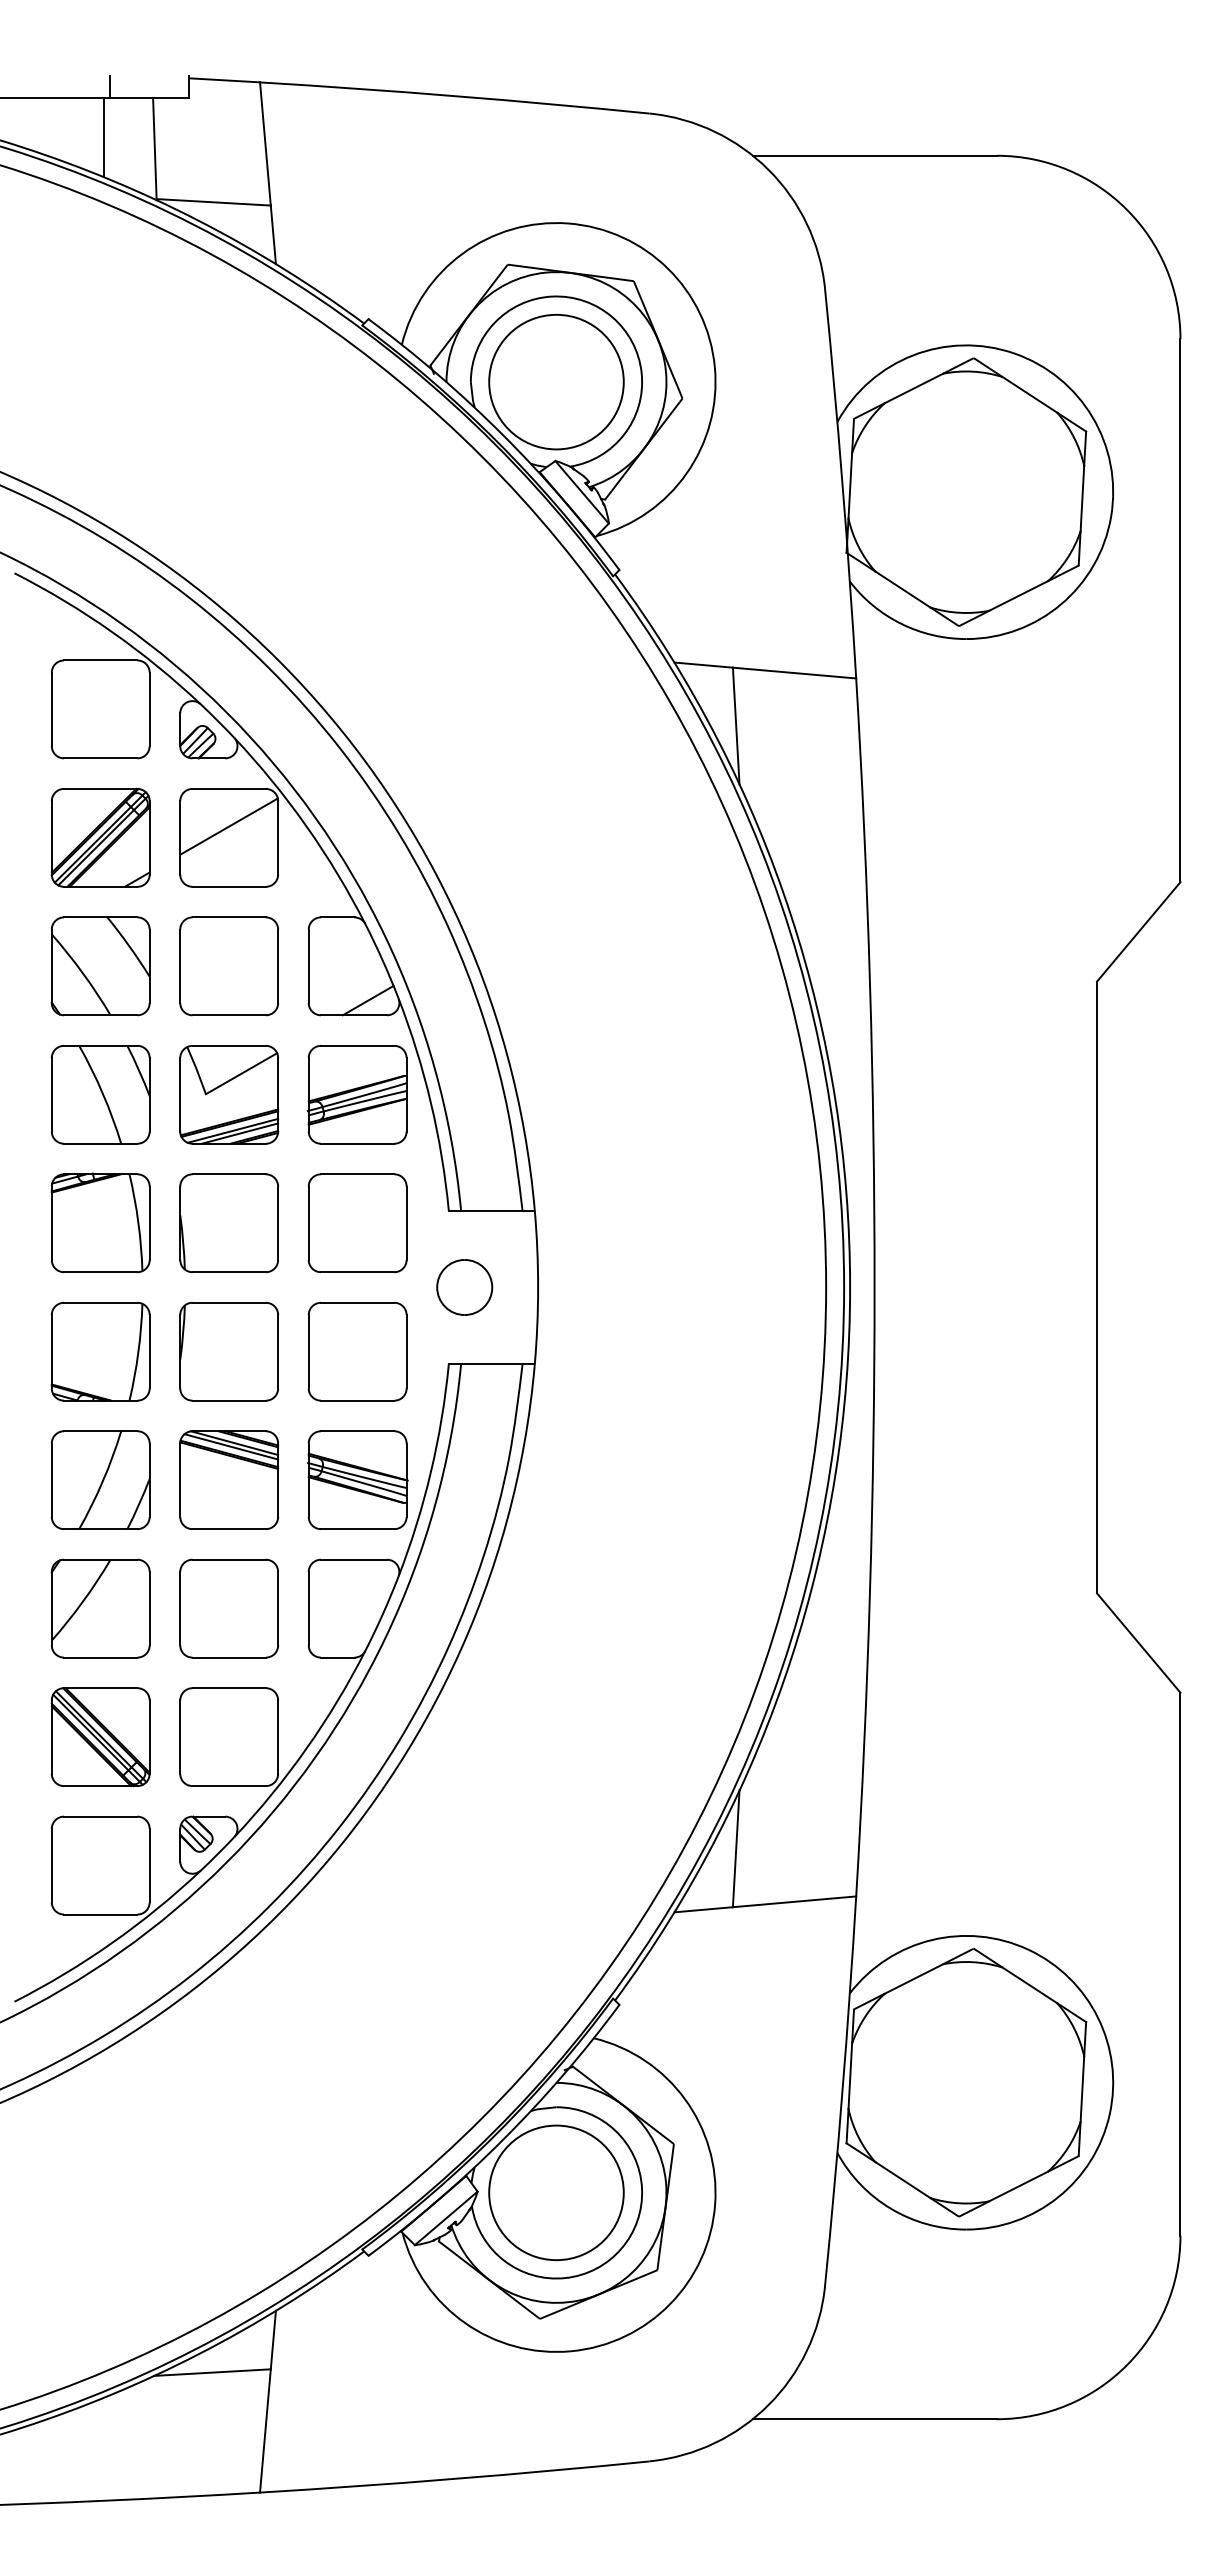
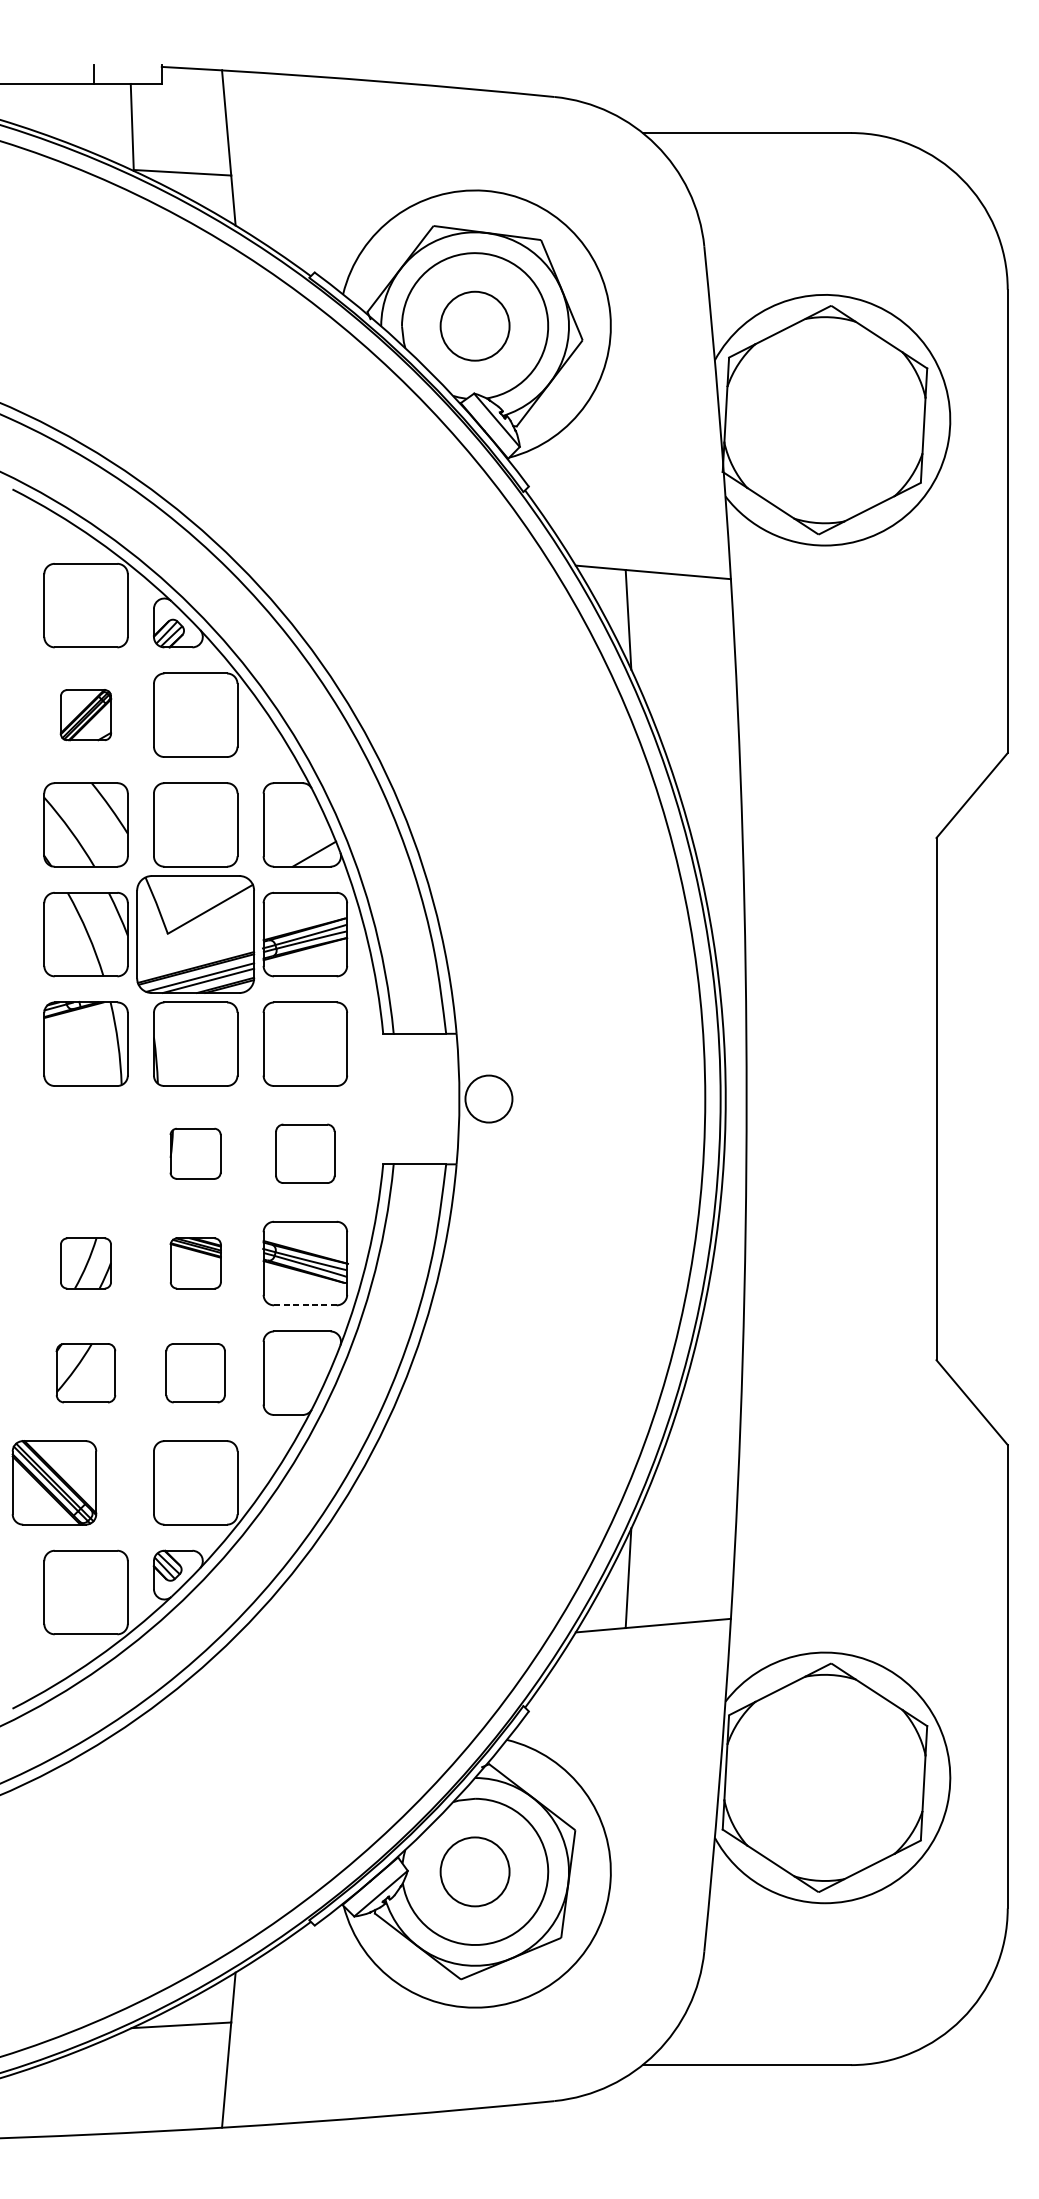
line: (103, 137) -> (88, 117), removed
circle: (556, 381) -> (475, 325), size x0.6
line: (228, 826) -> (195, 705), removed
part: (100, 837) -> (85, 714), size x0.6
part: (229, 1094) -> (195, 934), size x1.4
part: (464, 1287) -> (488, 1099), moved
part: (100, 1351) -> (85, 1153), removed
part: (228, 1351) -> (195, 1153), size x0.6
part: (357, 1351) -> (305, 1153), size x0.7
part: (100, 1479) -> (85, 1262), size x0.6
part: (229, 1479) -> (195, 1262), size x0.6
line: (357, 1529) -> (305, 1305), solid -> dashed
part: (100, 1608) -> (85, 1373), size x0.7
part: (228, 1608) -> (195, 1373), size x0.7
part: (100, 1737) -> (54, 1483), moved
circle: (556, 2192) -> (475, 1871), size x0.6

